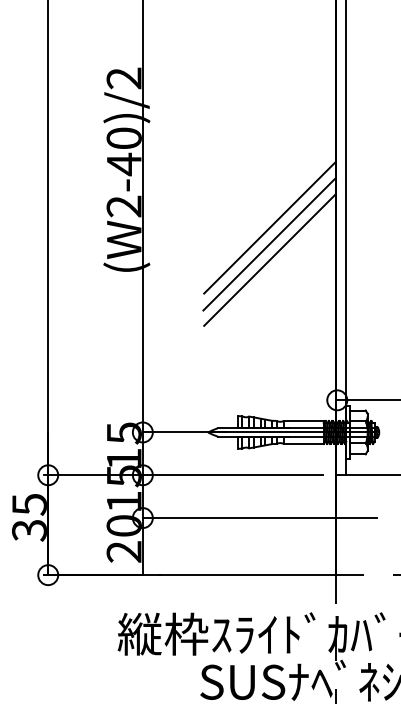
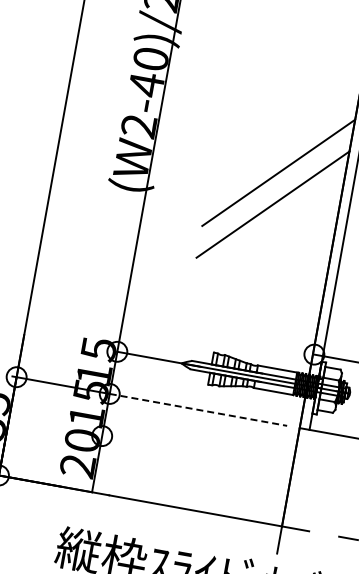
line: (269, 244) -> (275, 189), removed
line: (233, 475) -> (198, 410), solid -> dashed
line: (259, 518) -> (216, 457), removed

